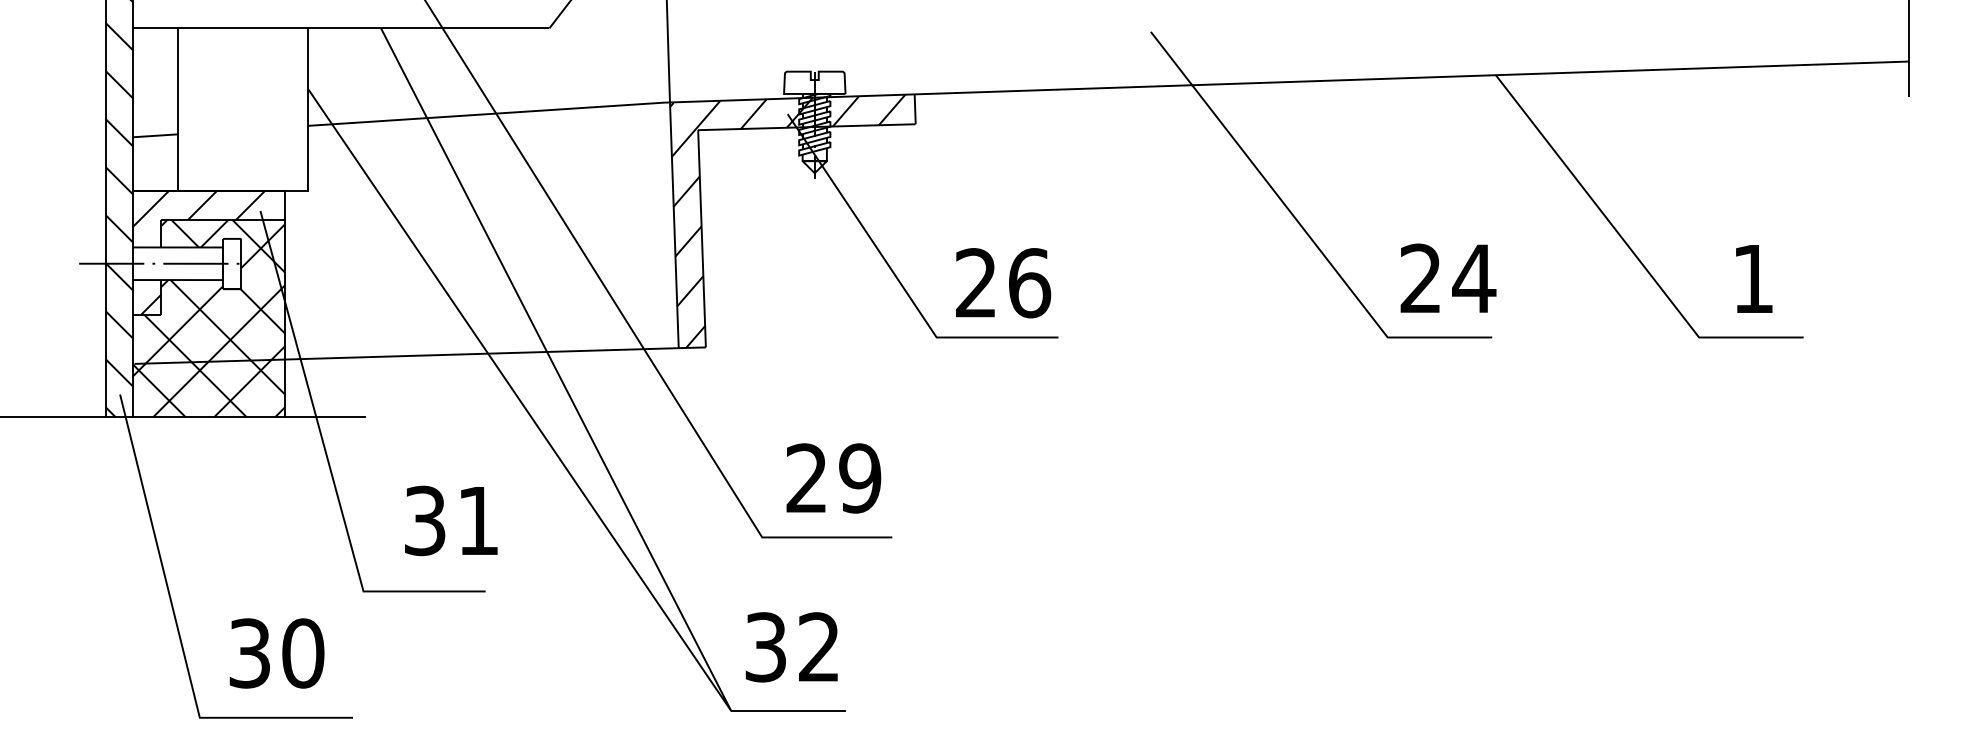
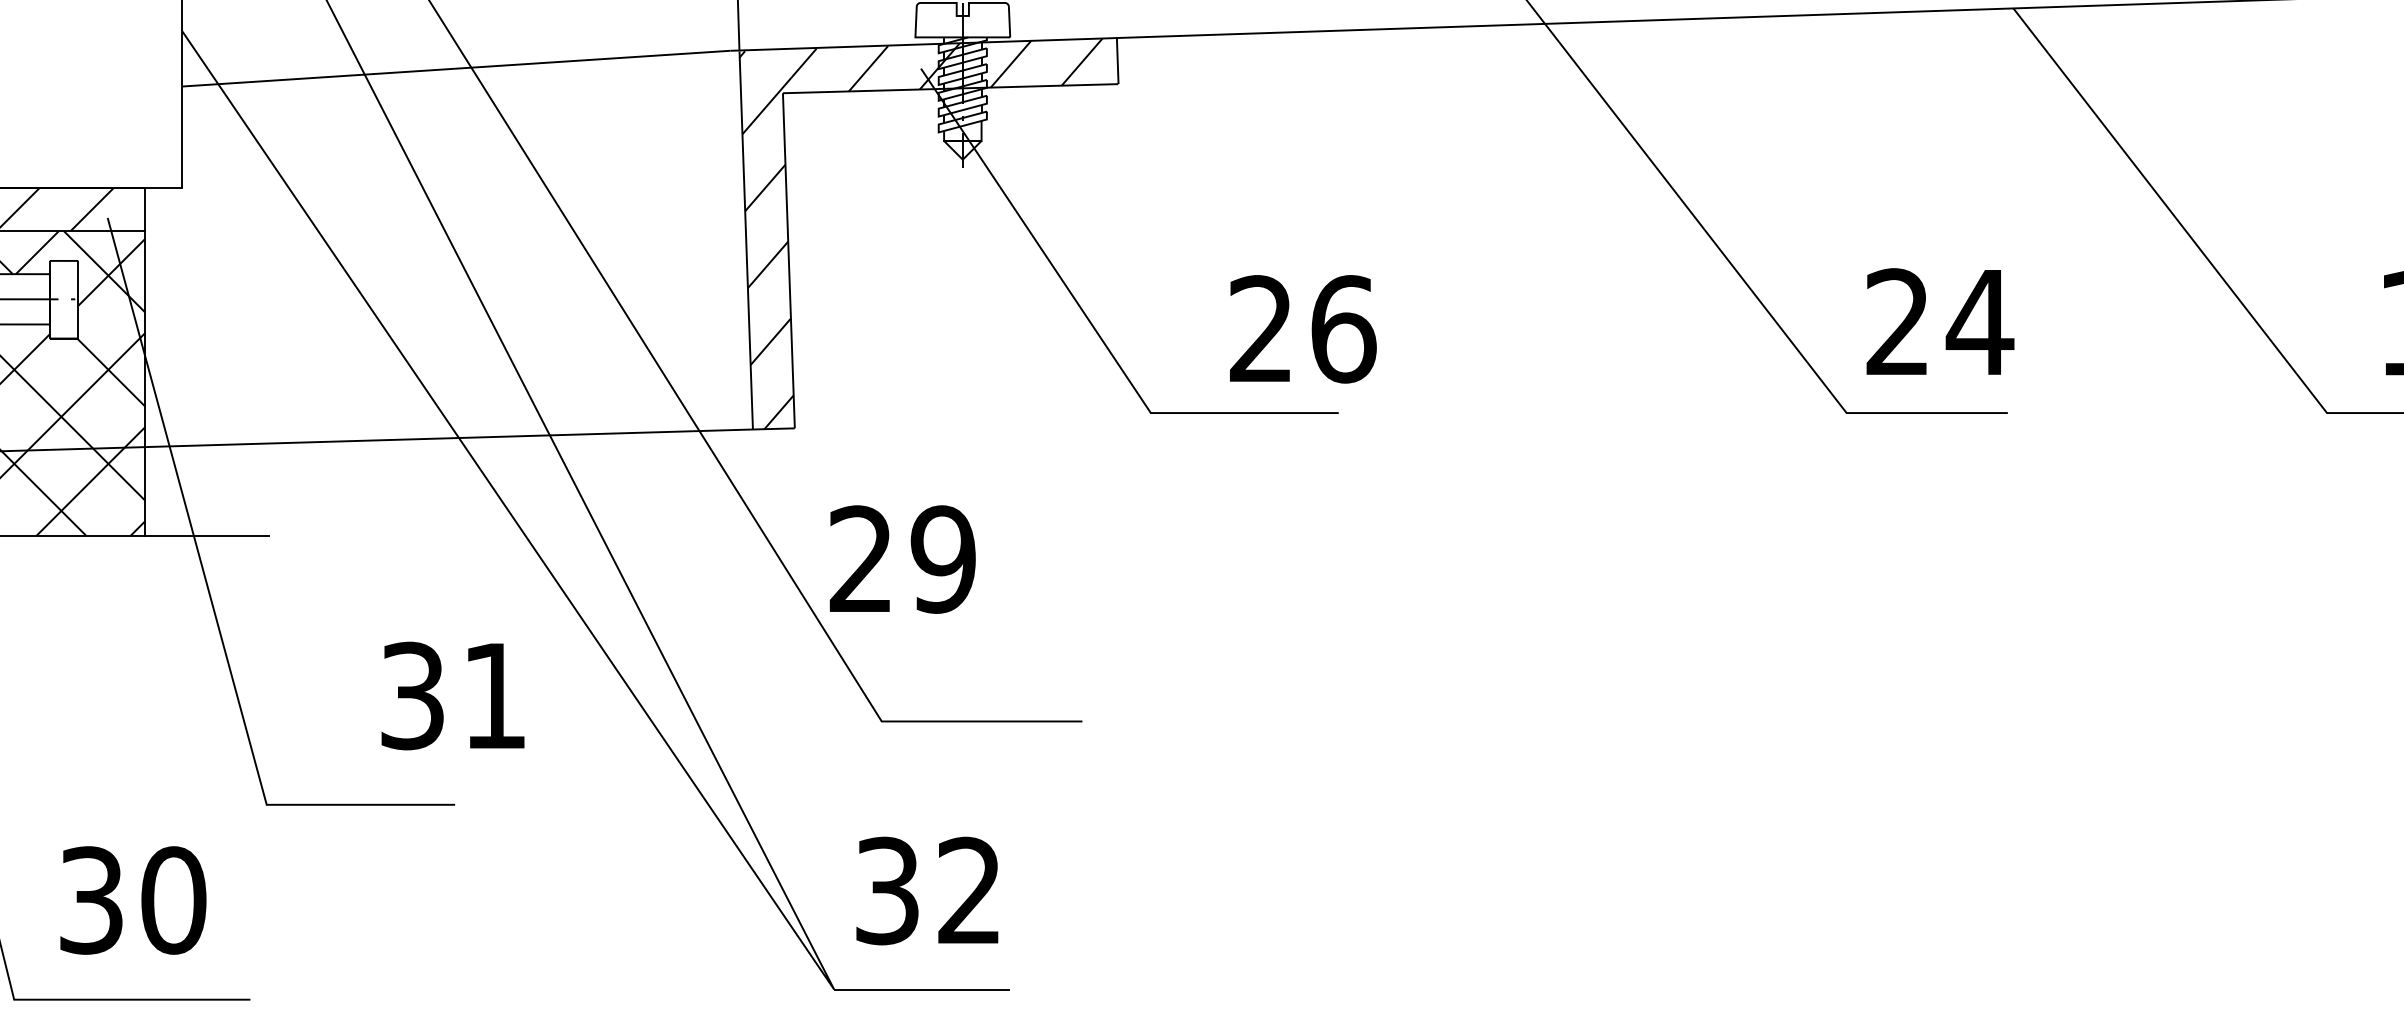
text: (1003, 283) -> (1303, 329), moved
text: (833, 478) -> (902, 559), moved
text: (451, 520) -> (453, 695), moved

